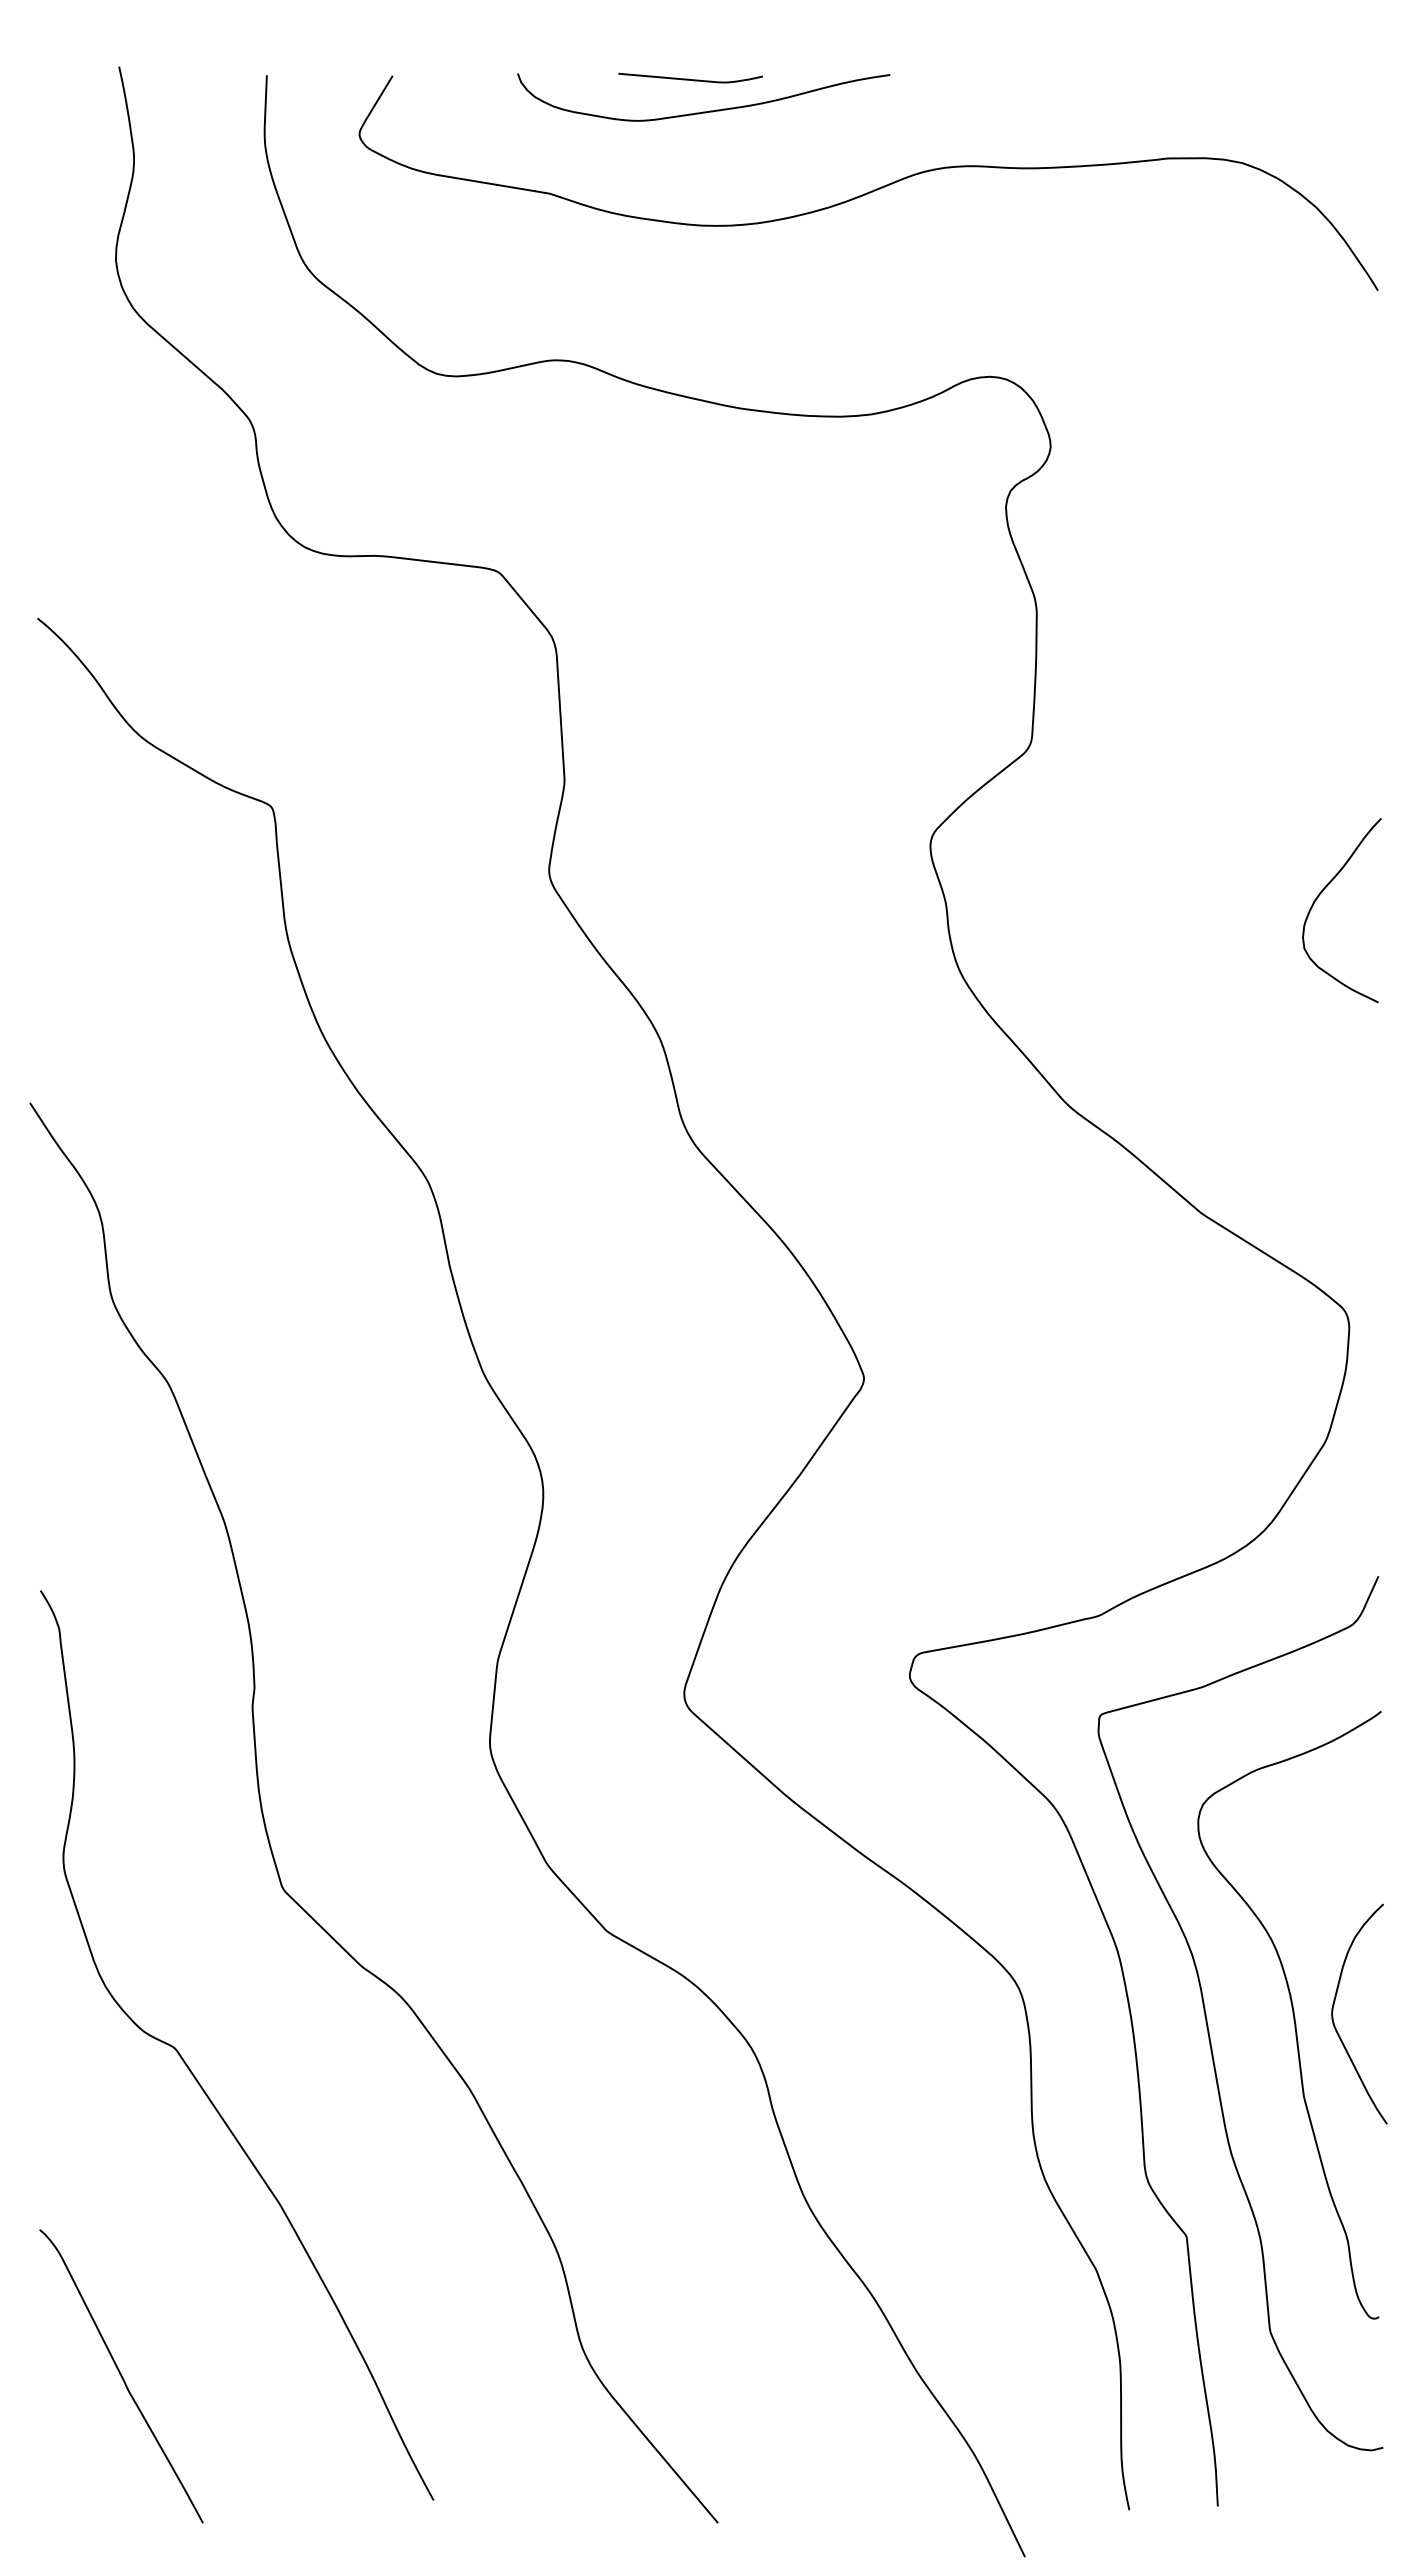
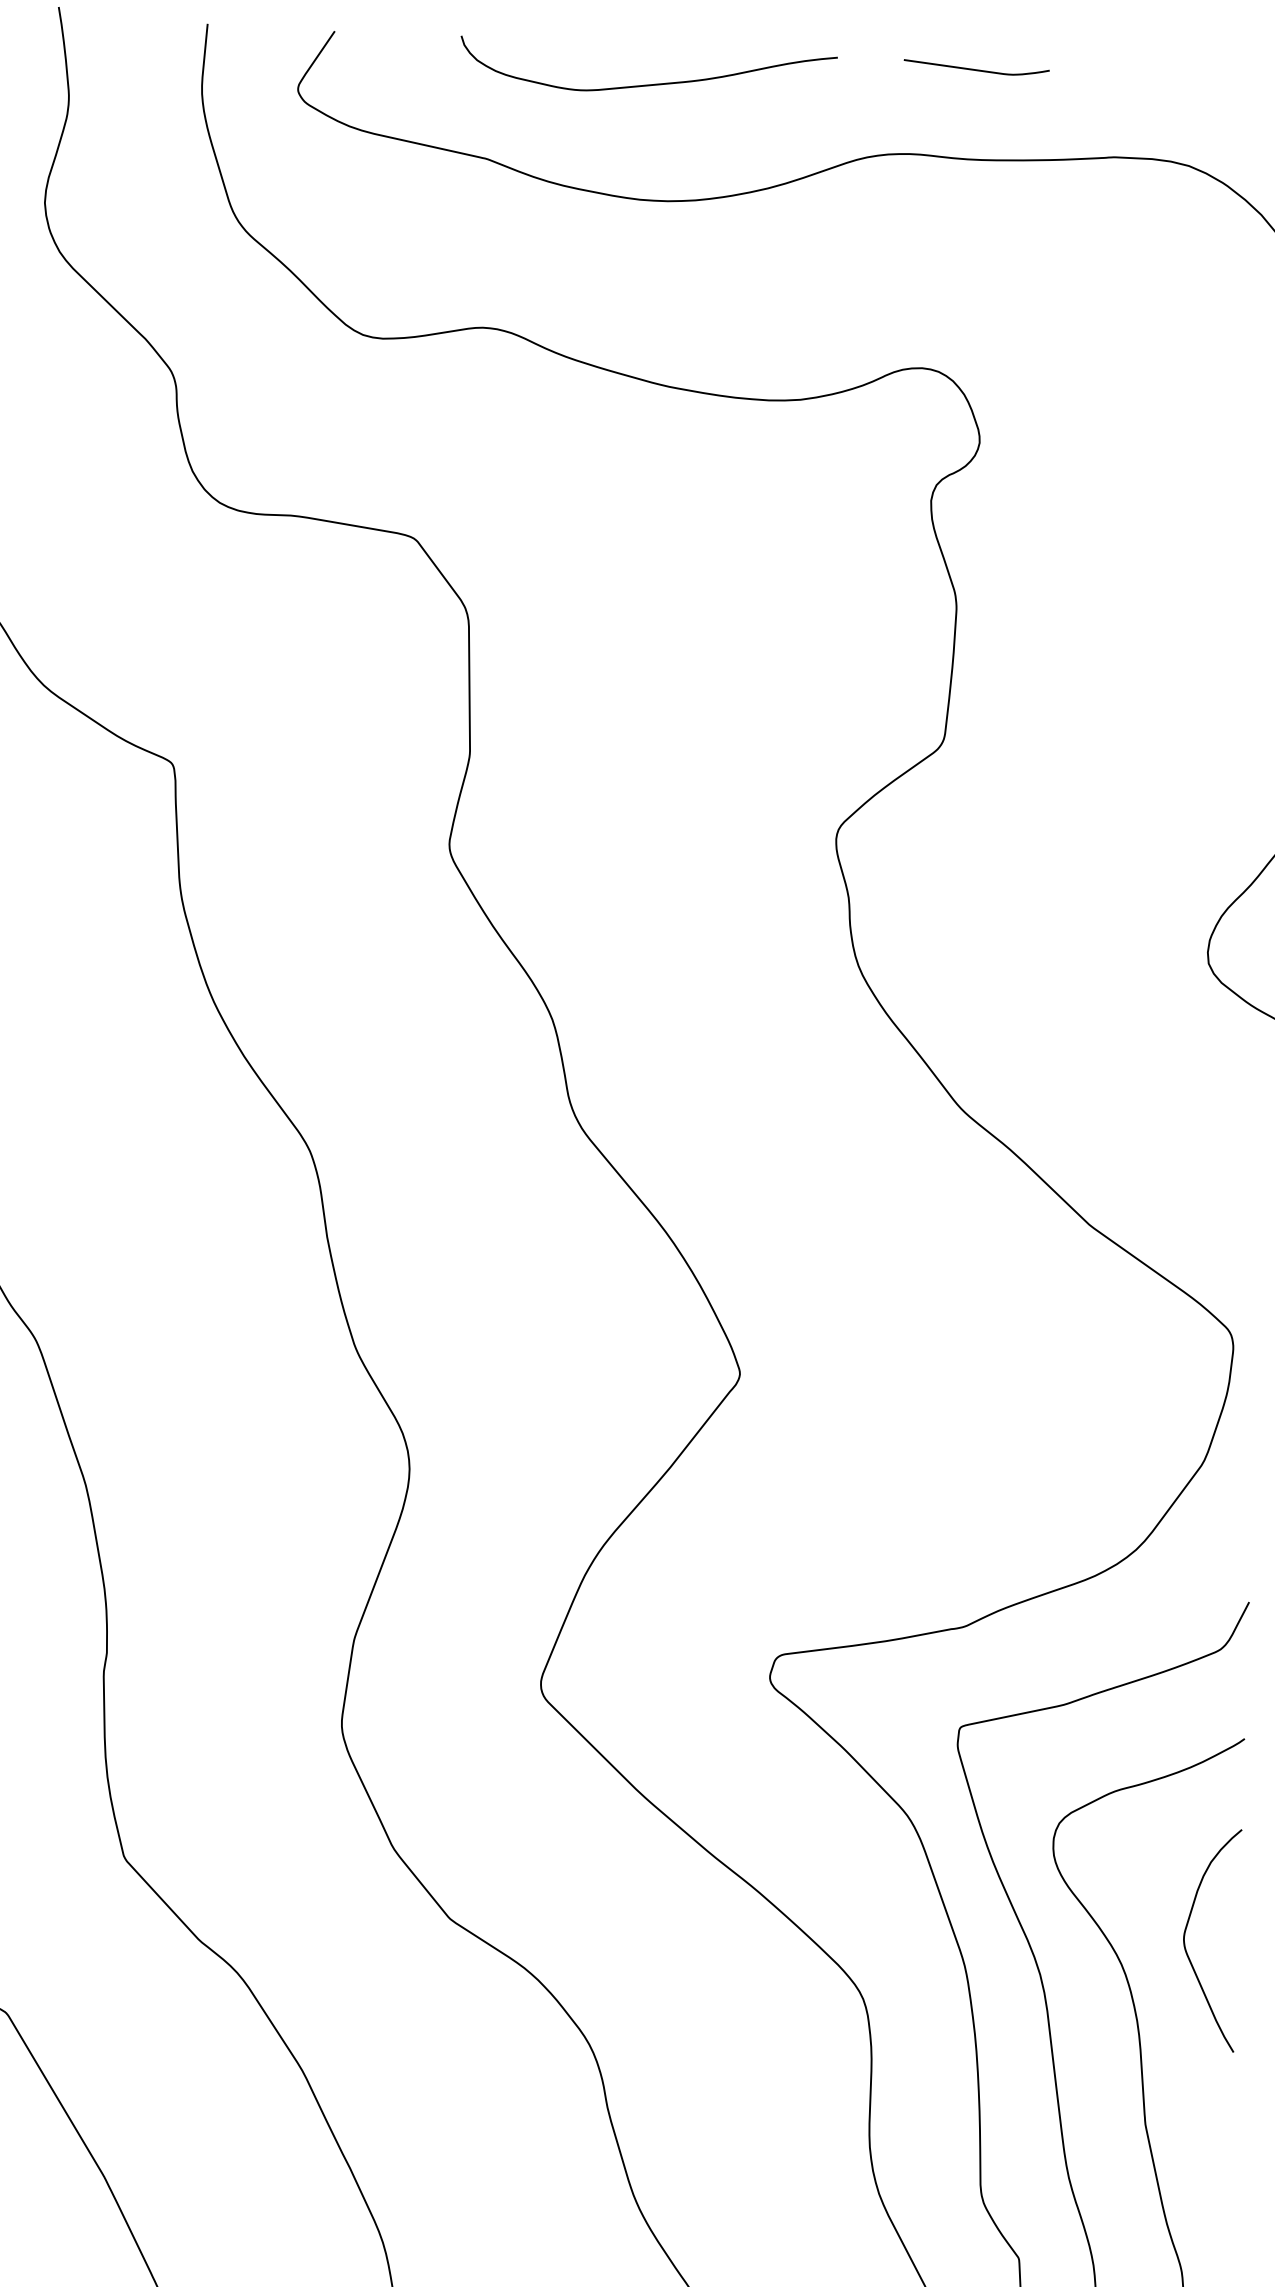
curve: (690, 79) -> (976, 69), moved
curve: (1333, 2011) -> (1185, 1935), moved

